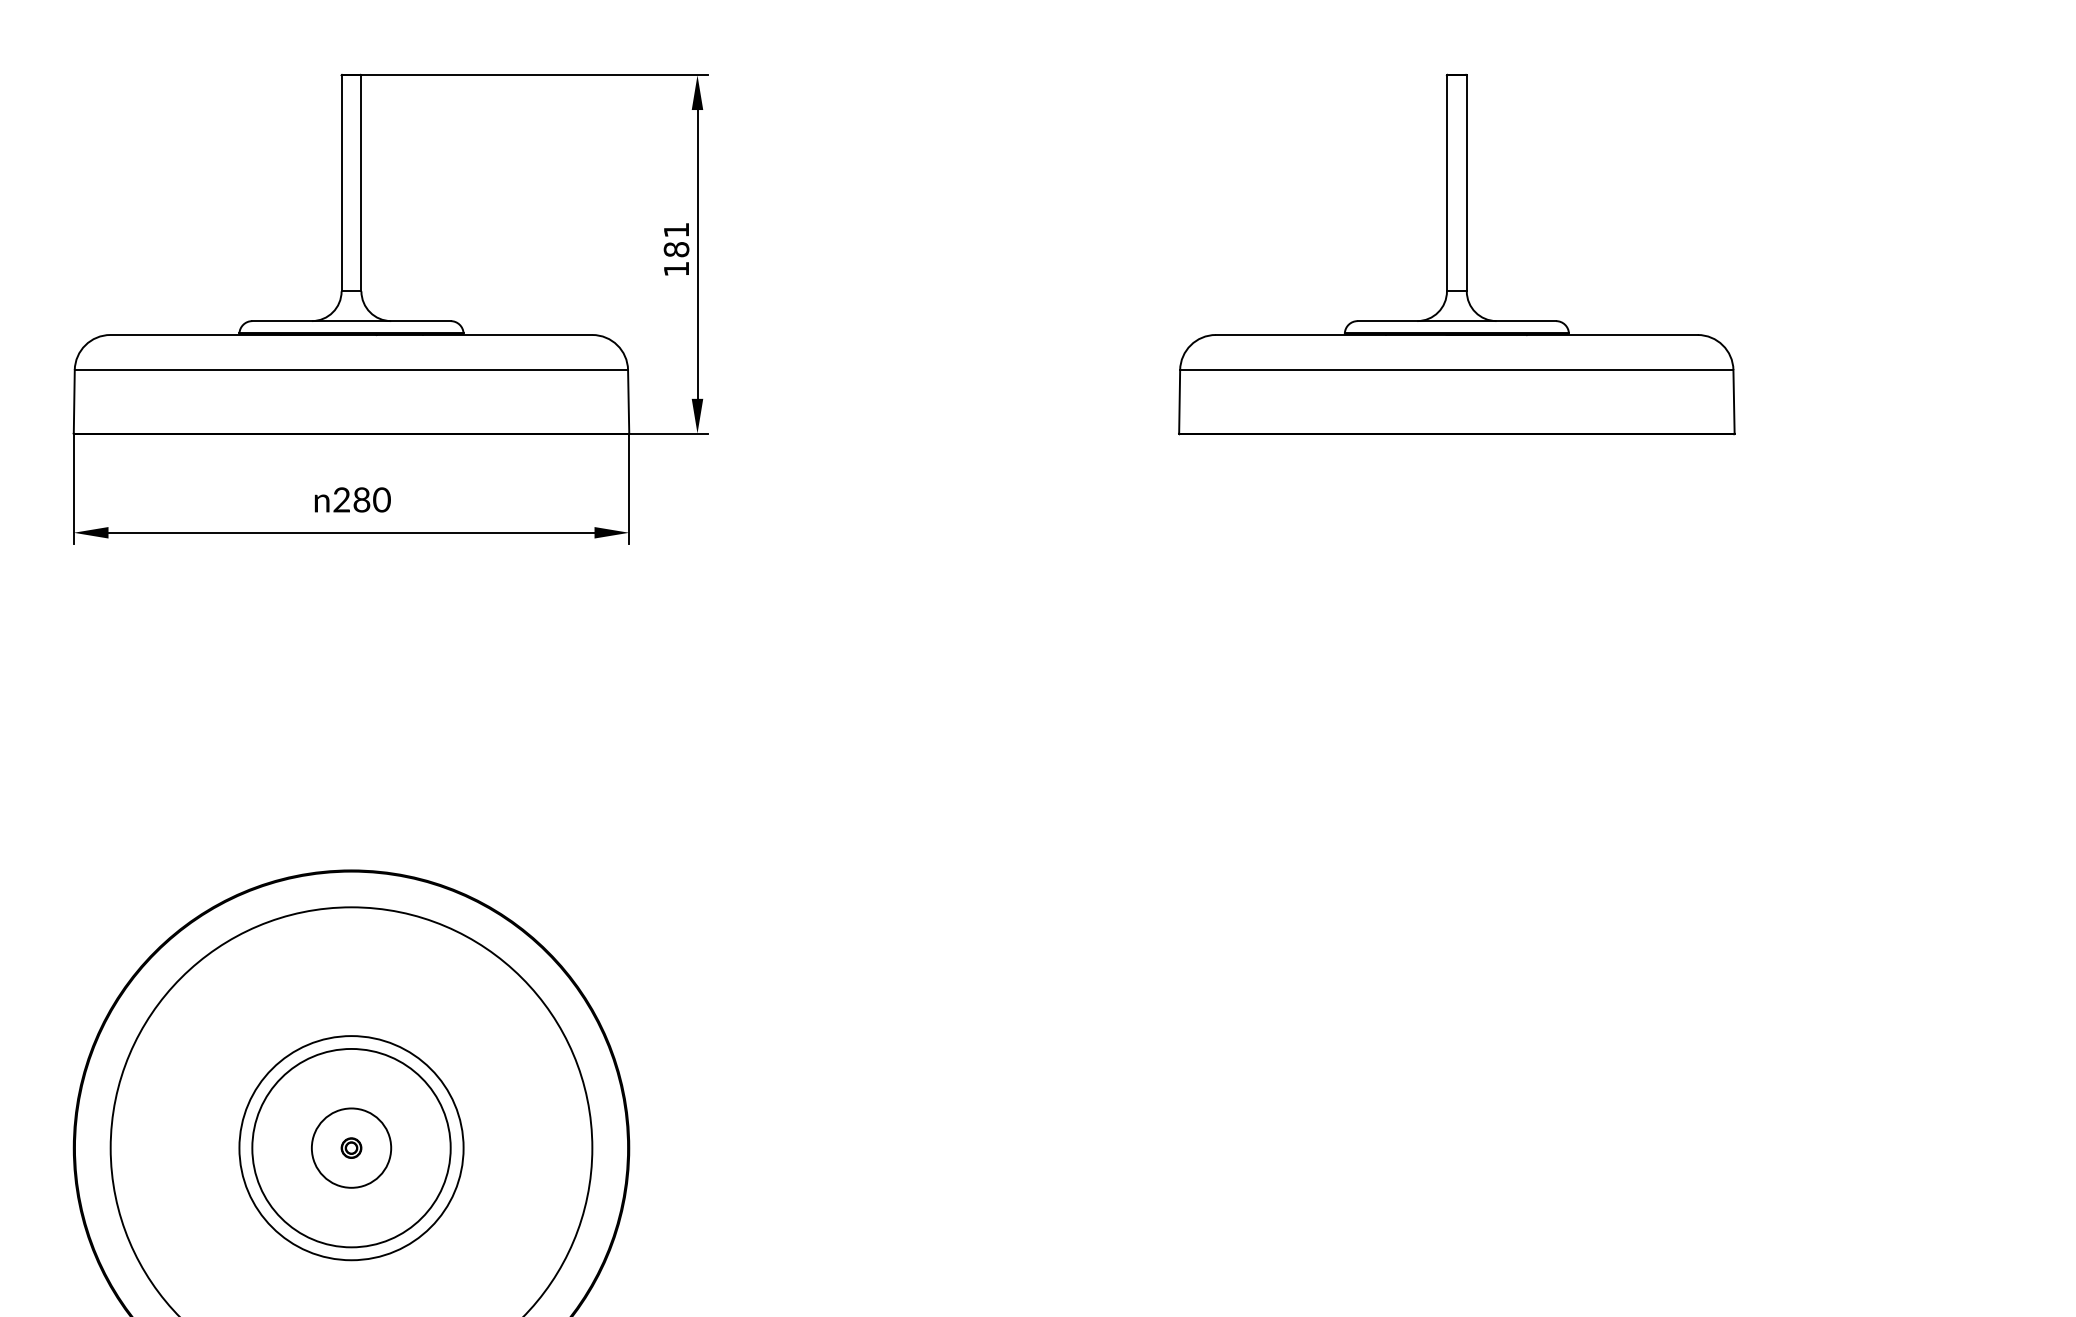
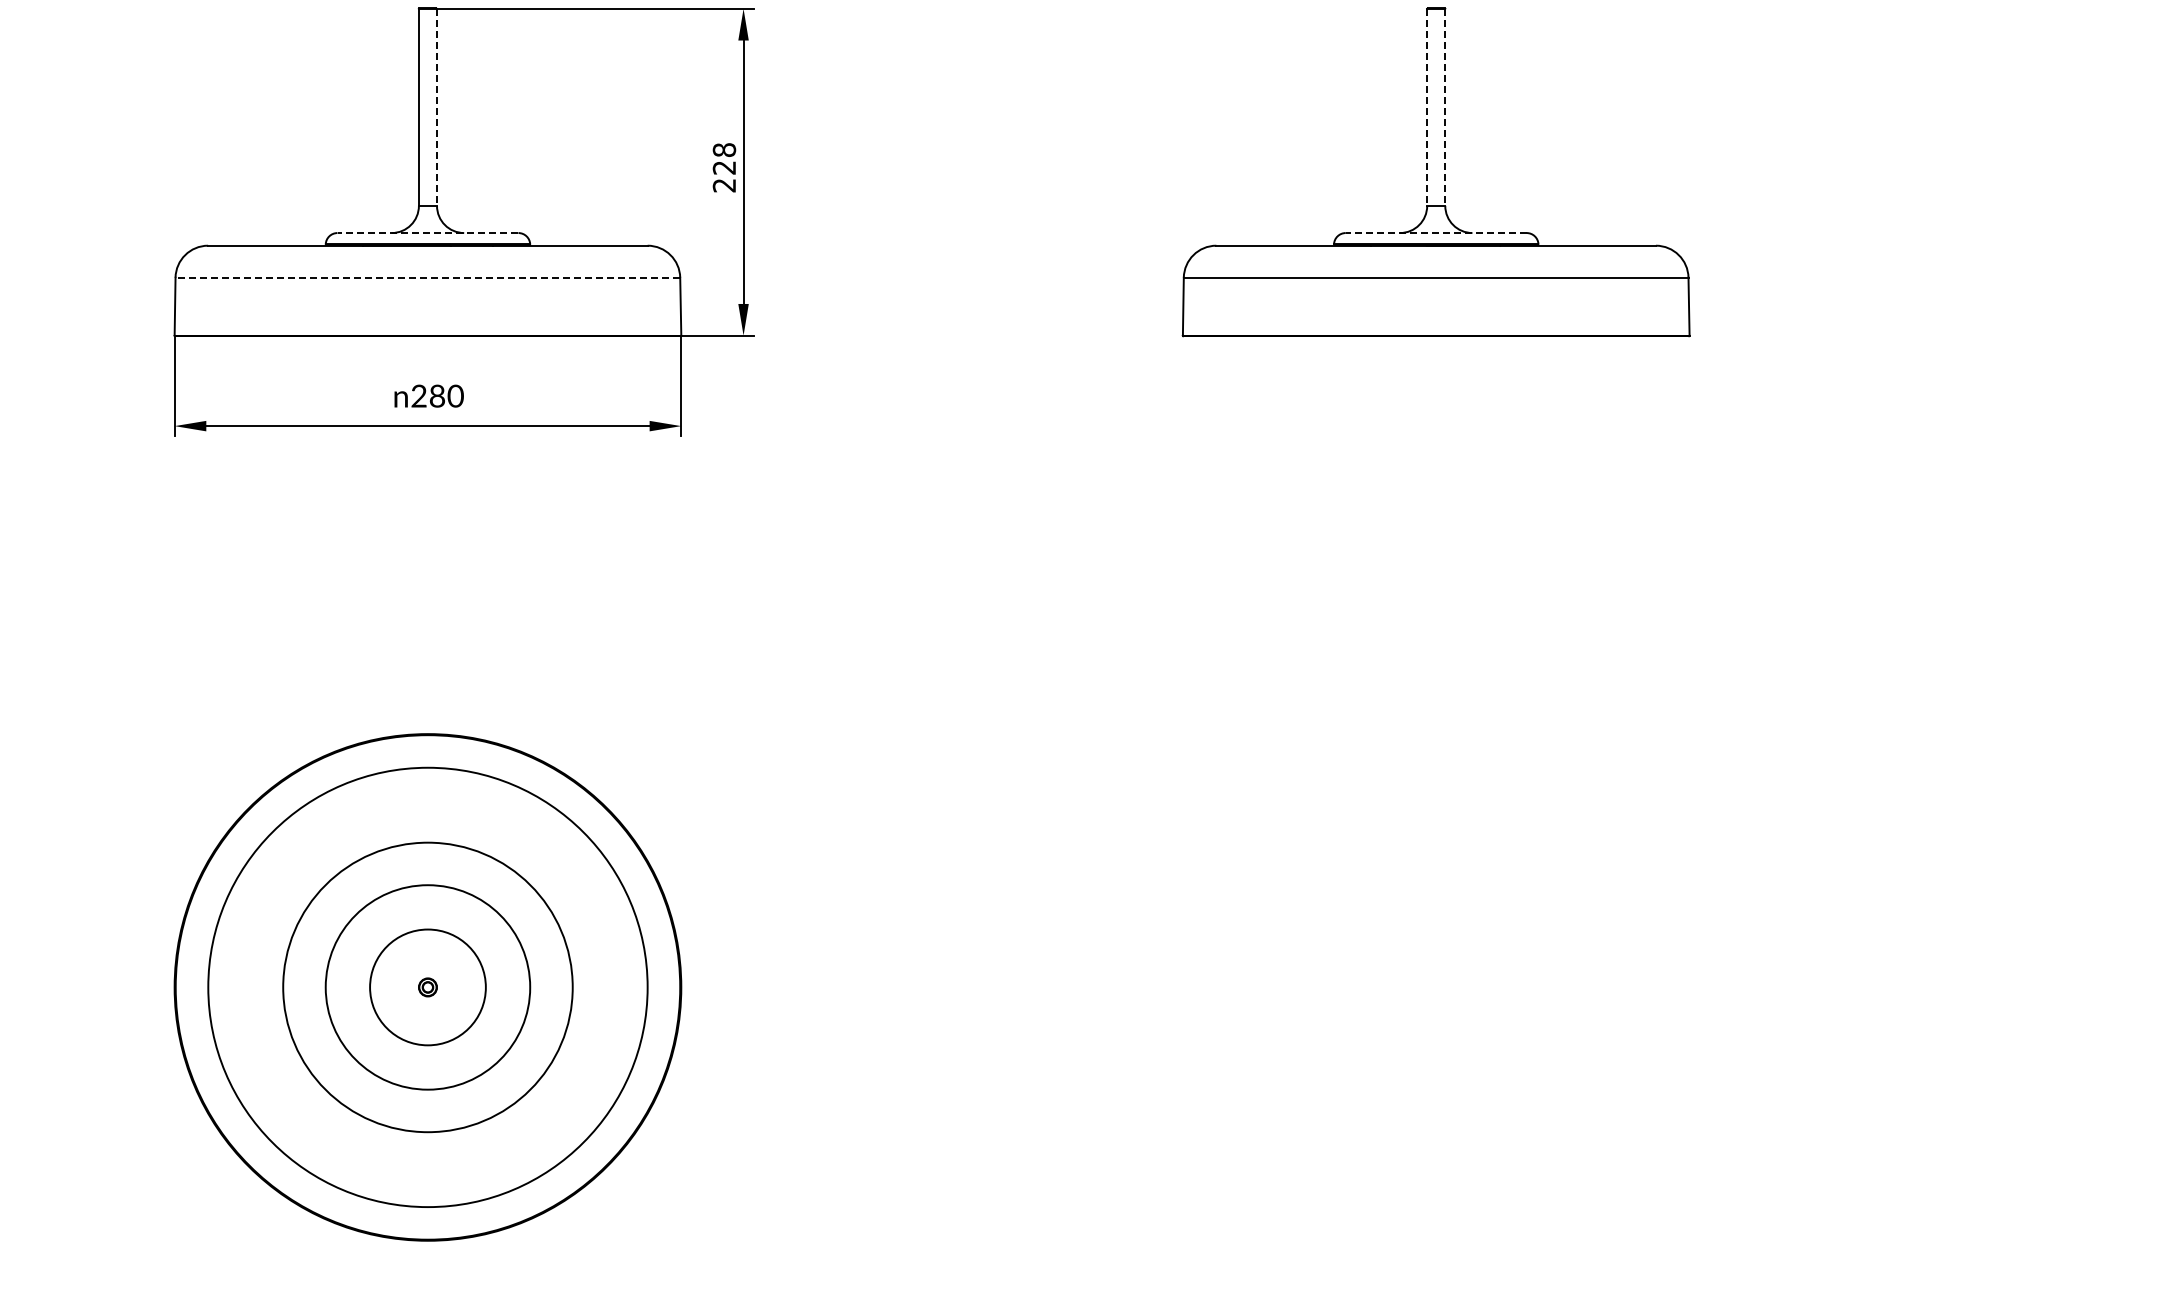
line: (361, 183) -> (437, 107), solid -> dashed
line: (1447, 183) -> (1427, 107), solid -> dashed
line: (1467, 183) -> (1445, 107), solid -> dashed
text: (676, 249) -> (724, 167), 181 -> 228
line: (351, 321) -> (427, 233), solid -> dashed
line: (1456, 321) -> (1435, 233), solid -> dashed
line: (351, 369) -> (427, 277), solid -> dashed
circle: (351, 1147) -> (427, 986), size x1.6
circle: (351, 1148) -> (427, 987), size x1.6

